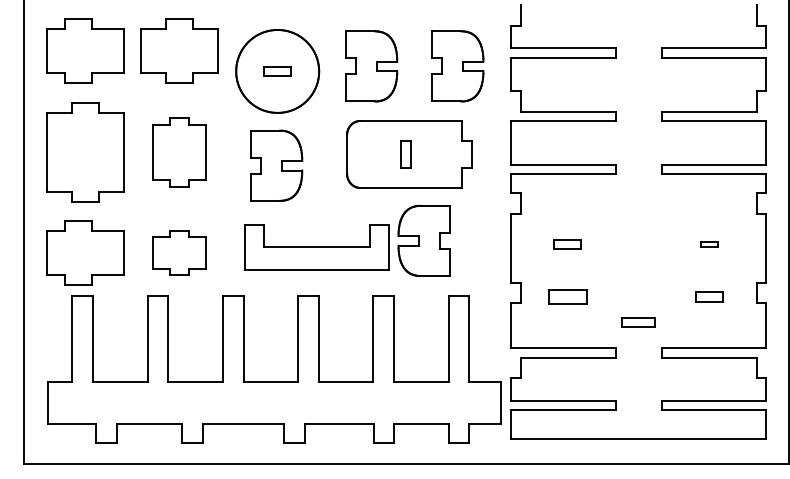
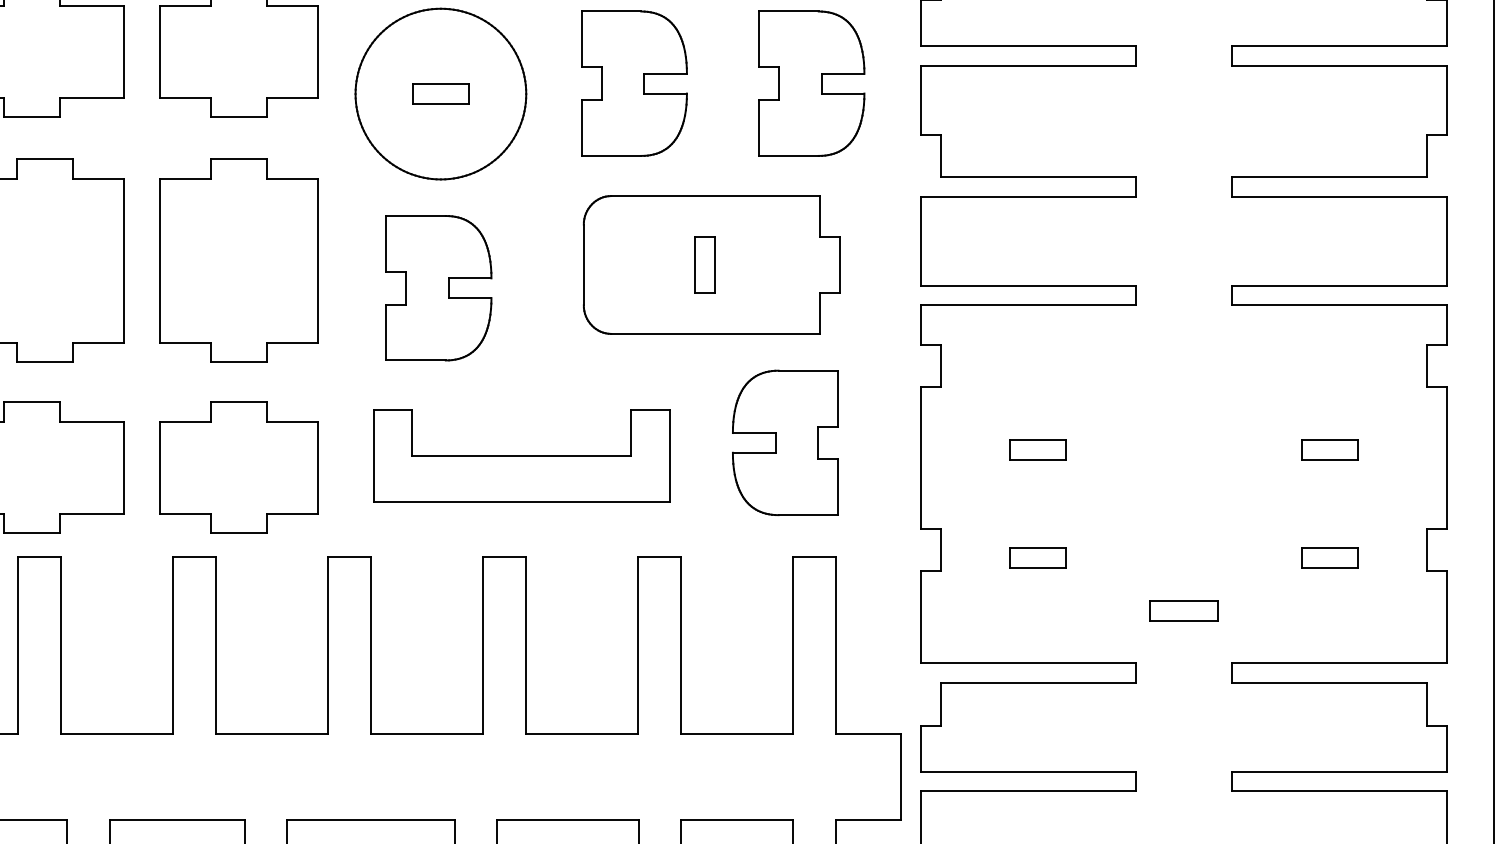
part: (179, 152) -> (238, 260), size x1.43
part: (423, 240) -> (784, 442), moved
part: (709, 244) -> (1329, 450), size x1.67
part: (179, 252) -> (238, 466), size x1.43
part: (567, 296) -> (1037, 557), size x0.71

